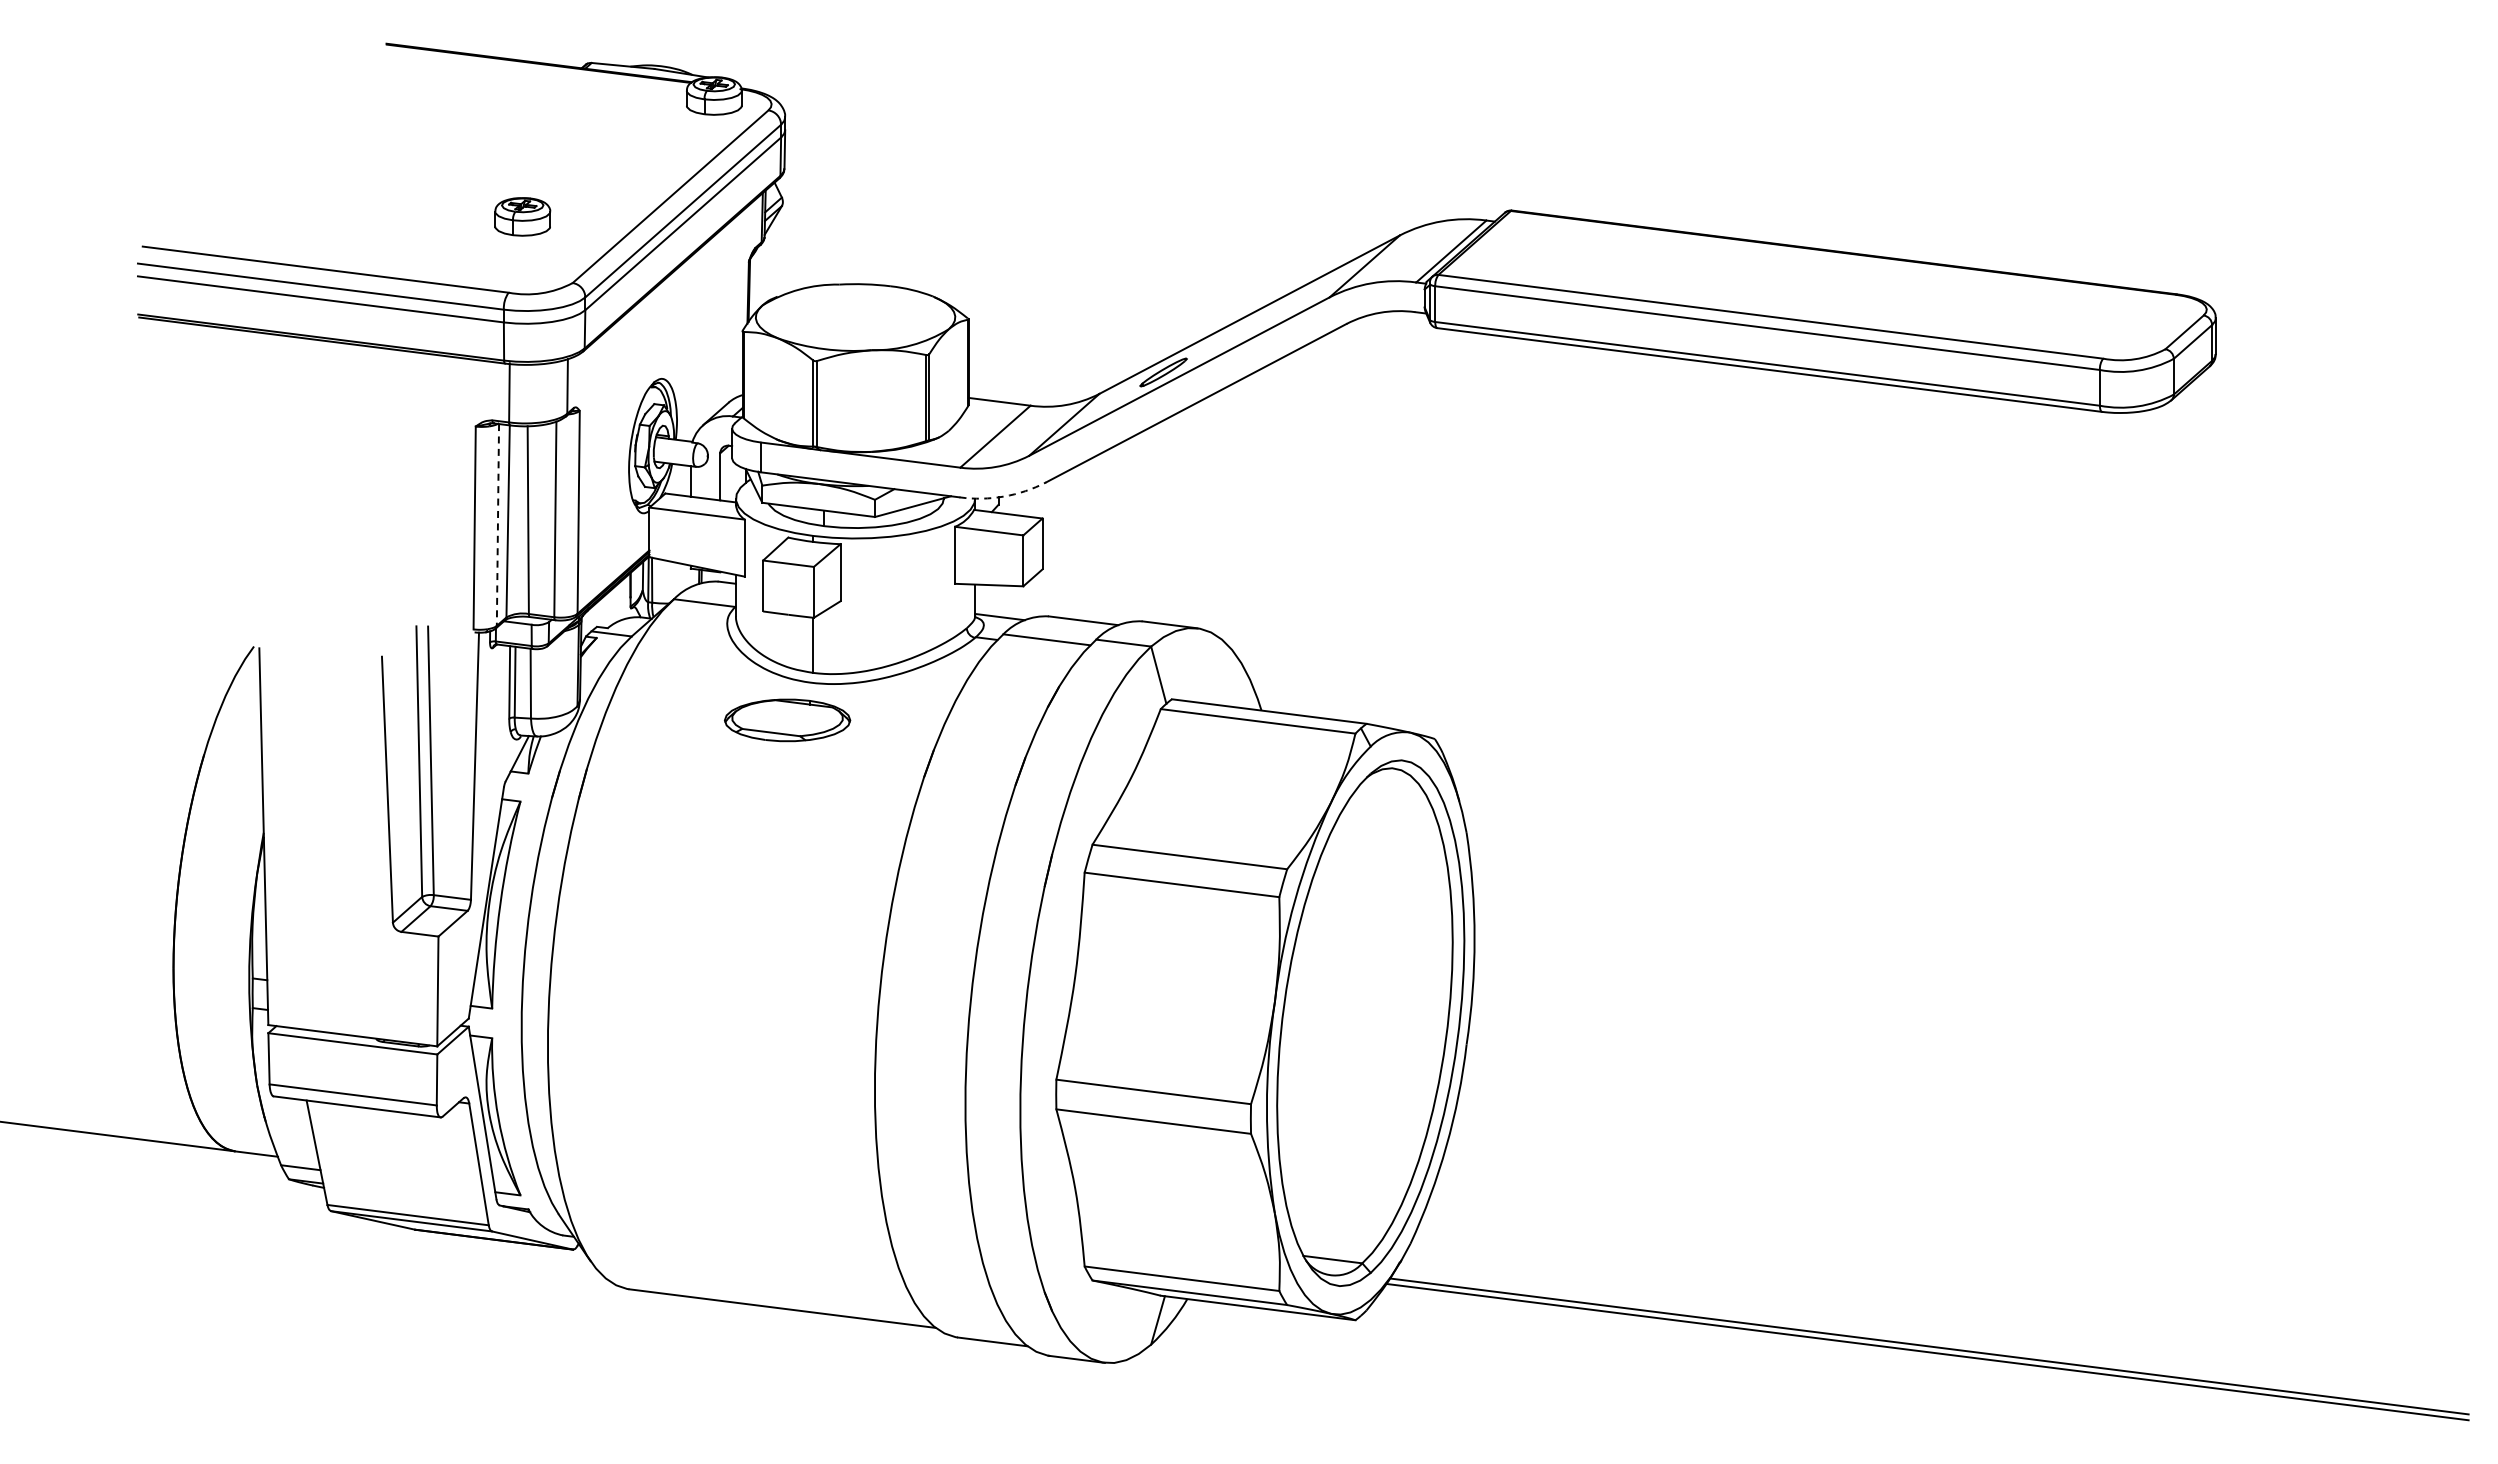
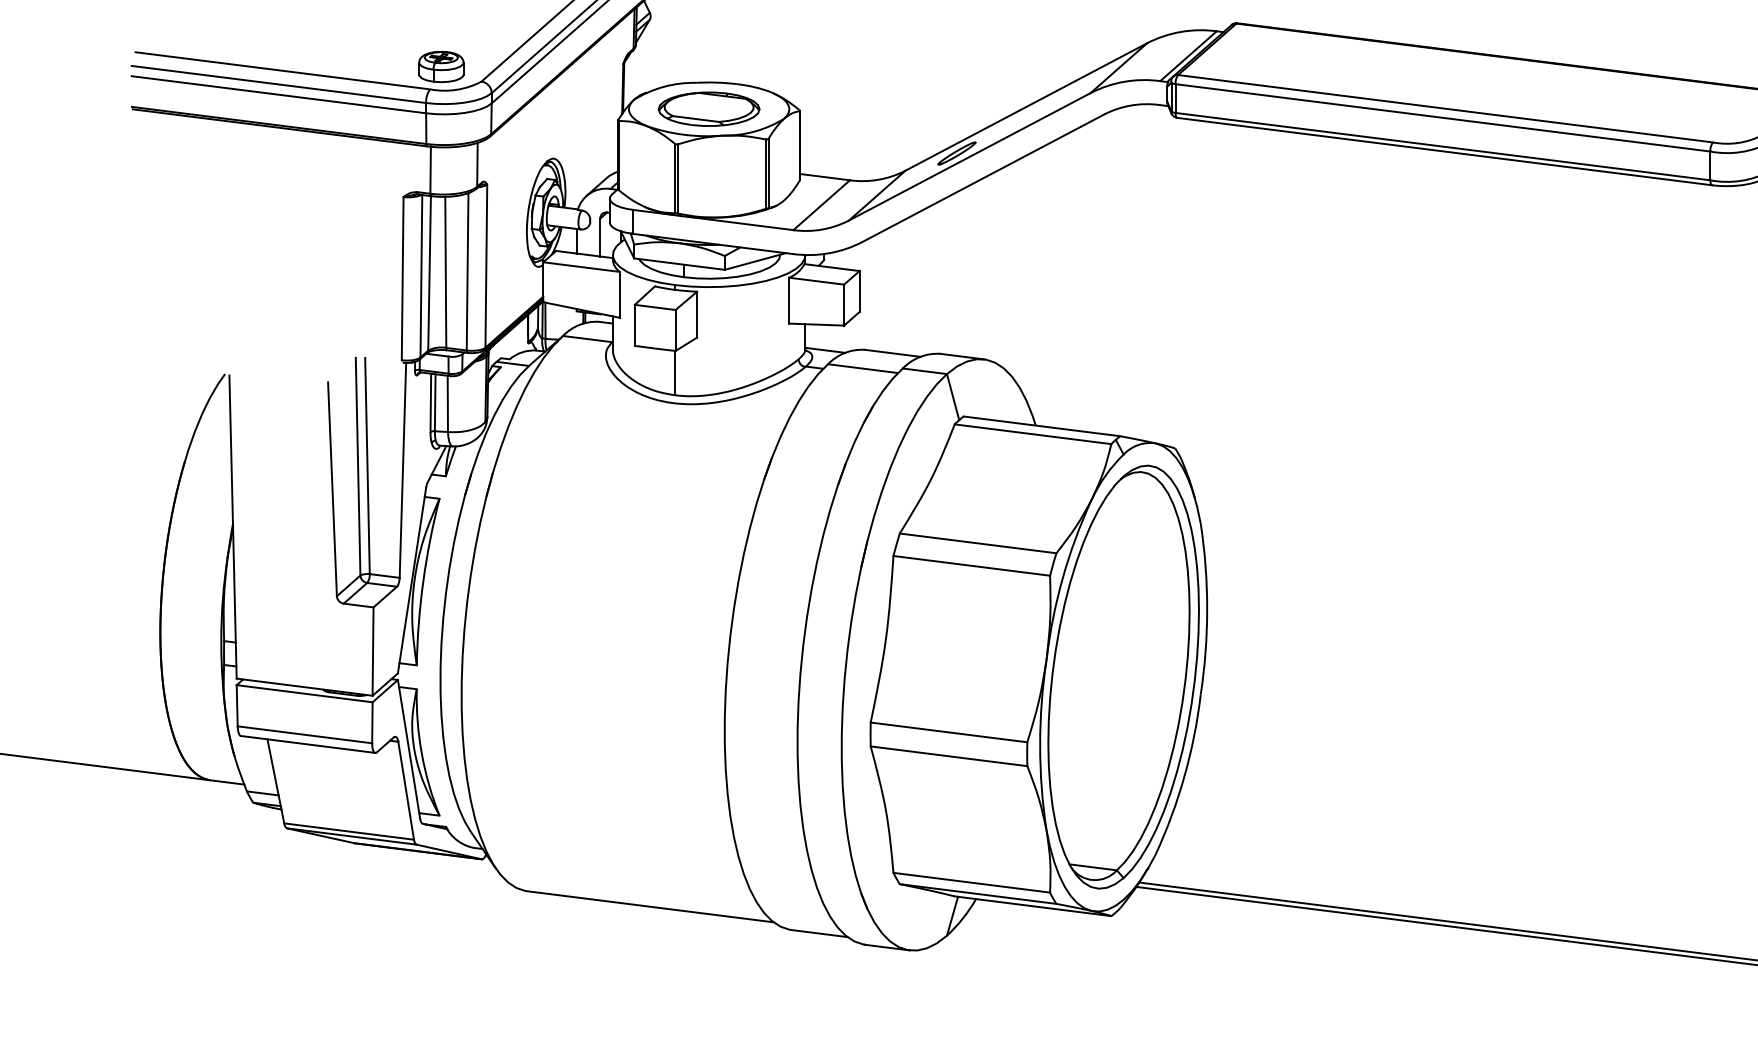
part: (522, 216) -> (441, 66), moved
arc: (1003, 496) -> (828, 253), dashed -> solid
line: (497, 524) -> (421, 275), dashed -> solid
part: (787, 720) -> (709, 109), moved

